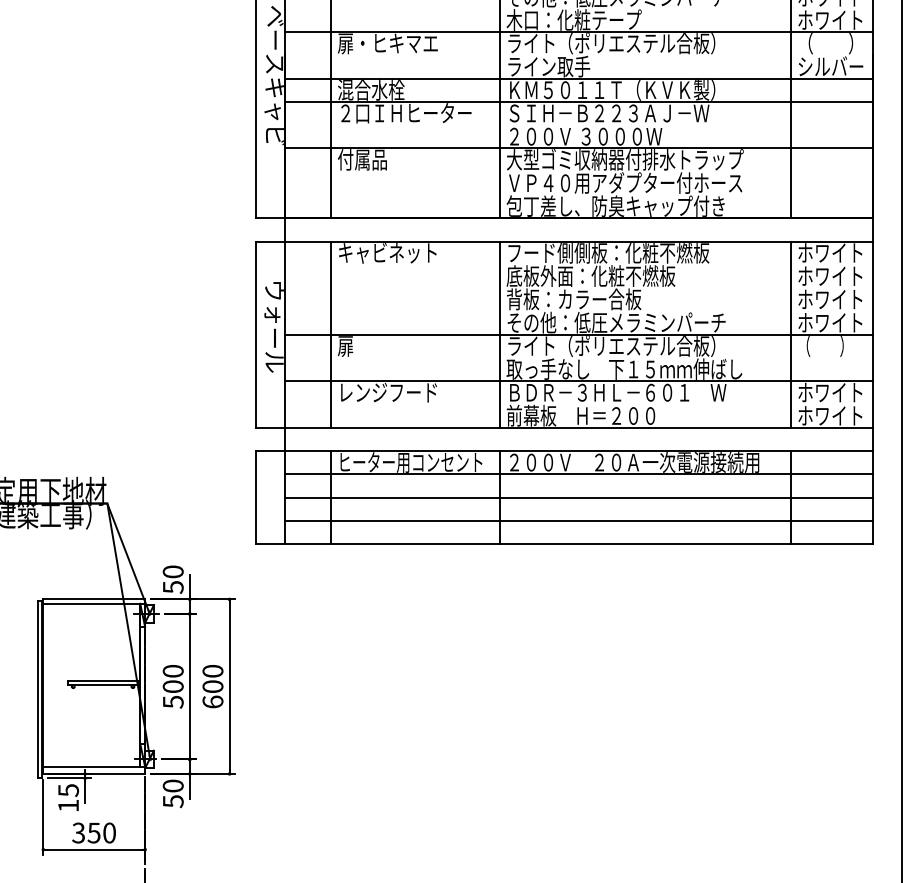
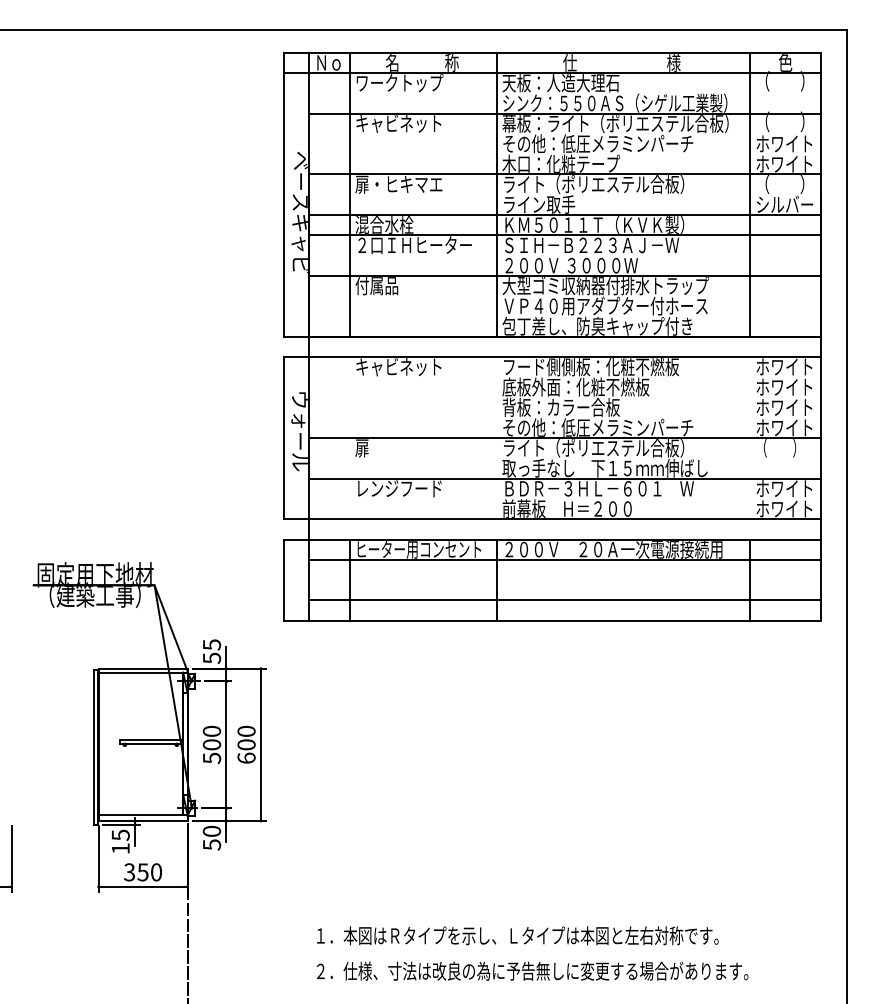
line: (331, 333) -> (349, 437), removed
line: (499, 333) -> (496, 437), removed
line: (791, 333) -> (750, 437), removed
line: (579, 498) -> (565, 580), removed
text: (172, 571) -> (211, 644), 50 -> 55

